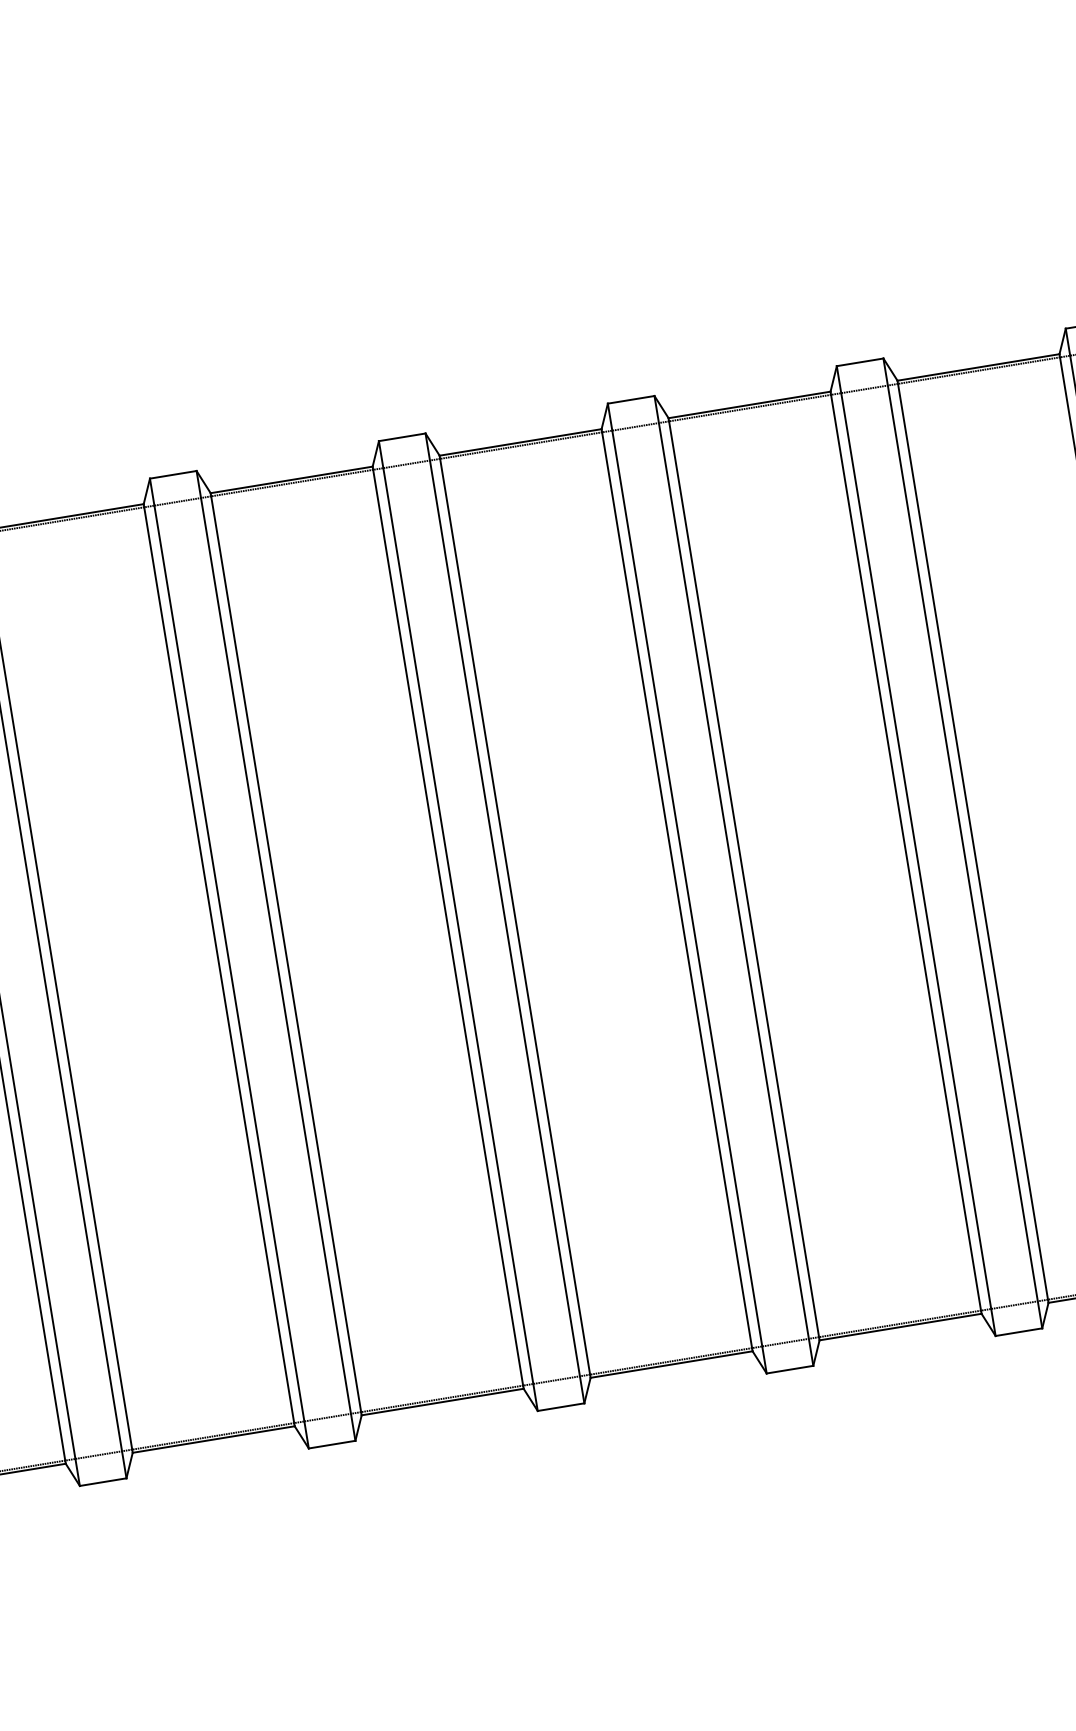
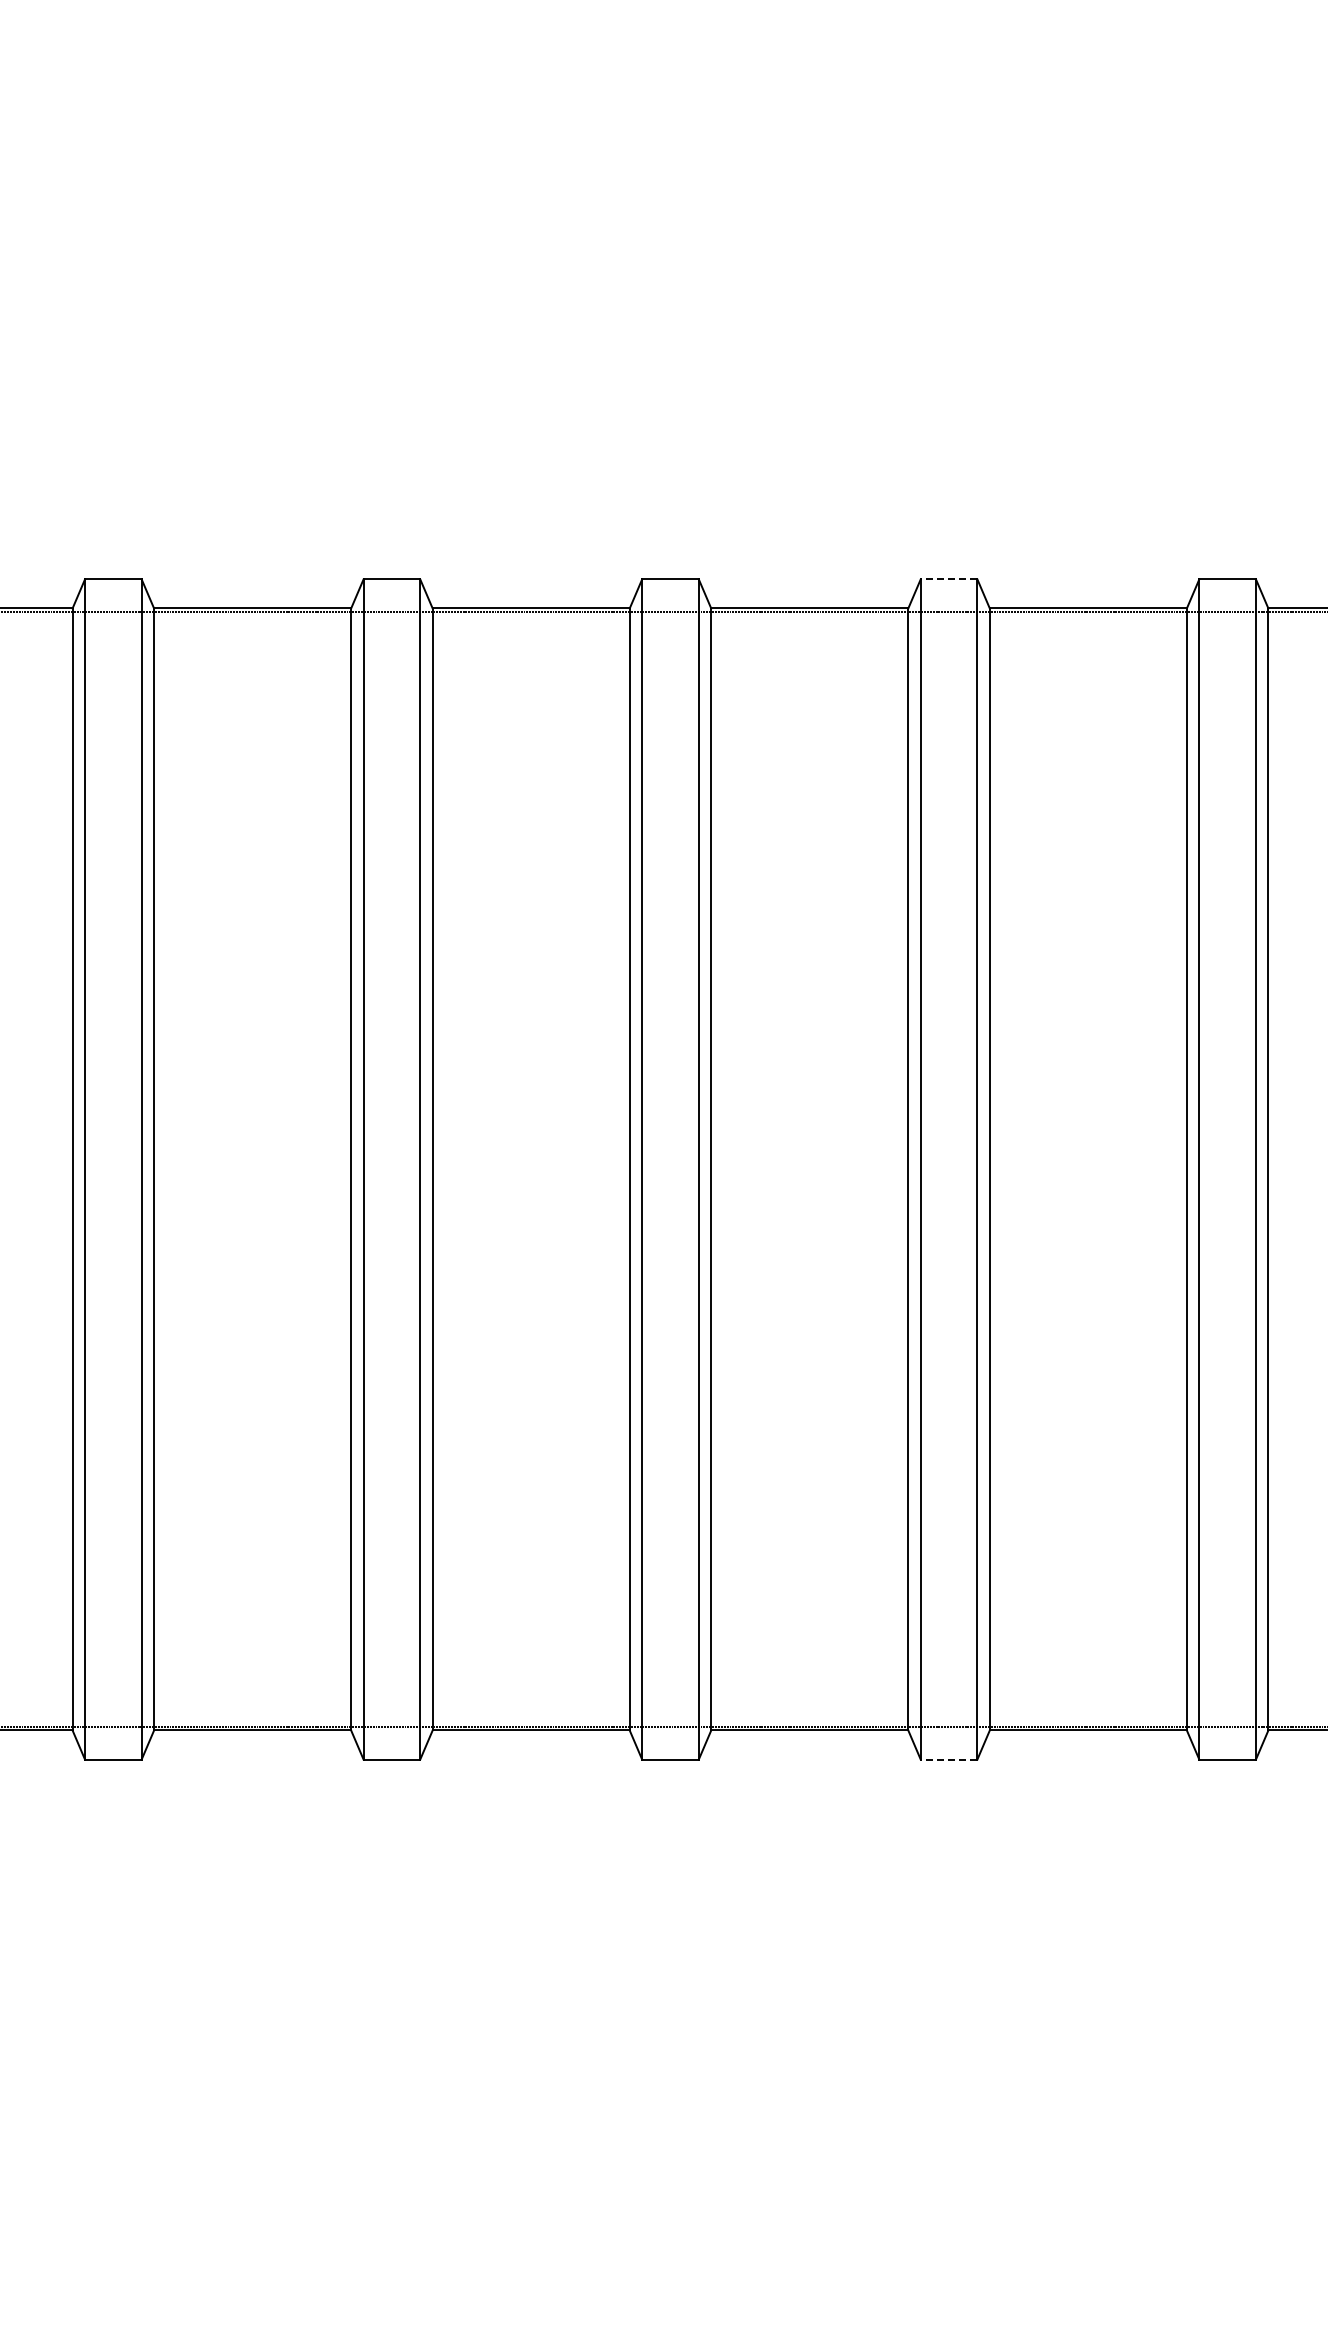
line: (630, 399) -> (948, 579), solid -> dashed
line: (789, 1369) -> (948, 1759), solid -> dashed

